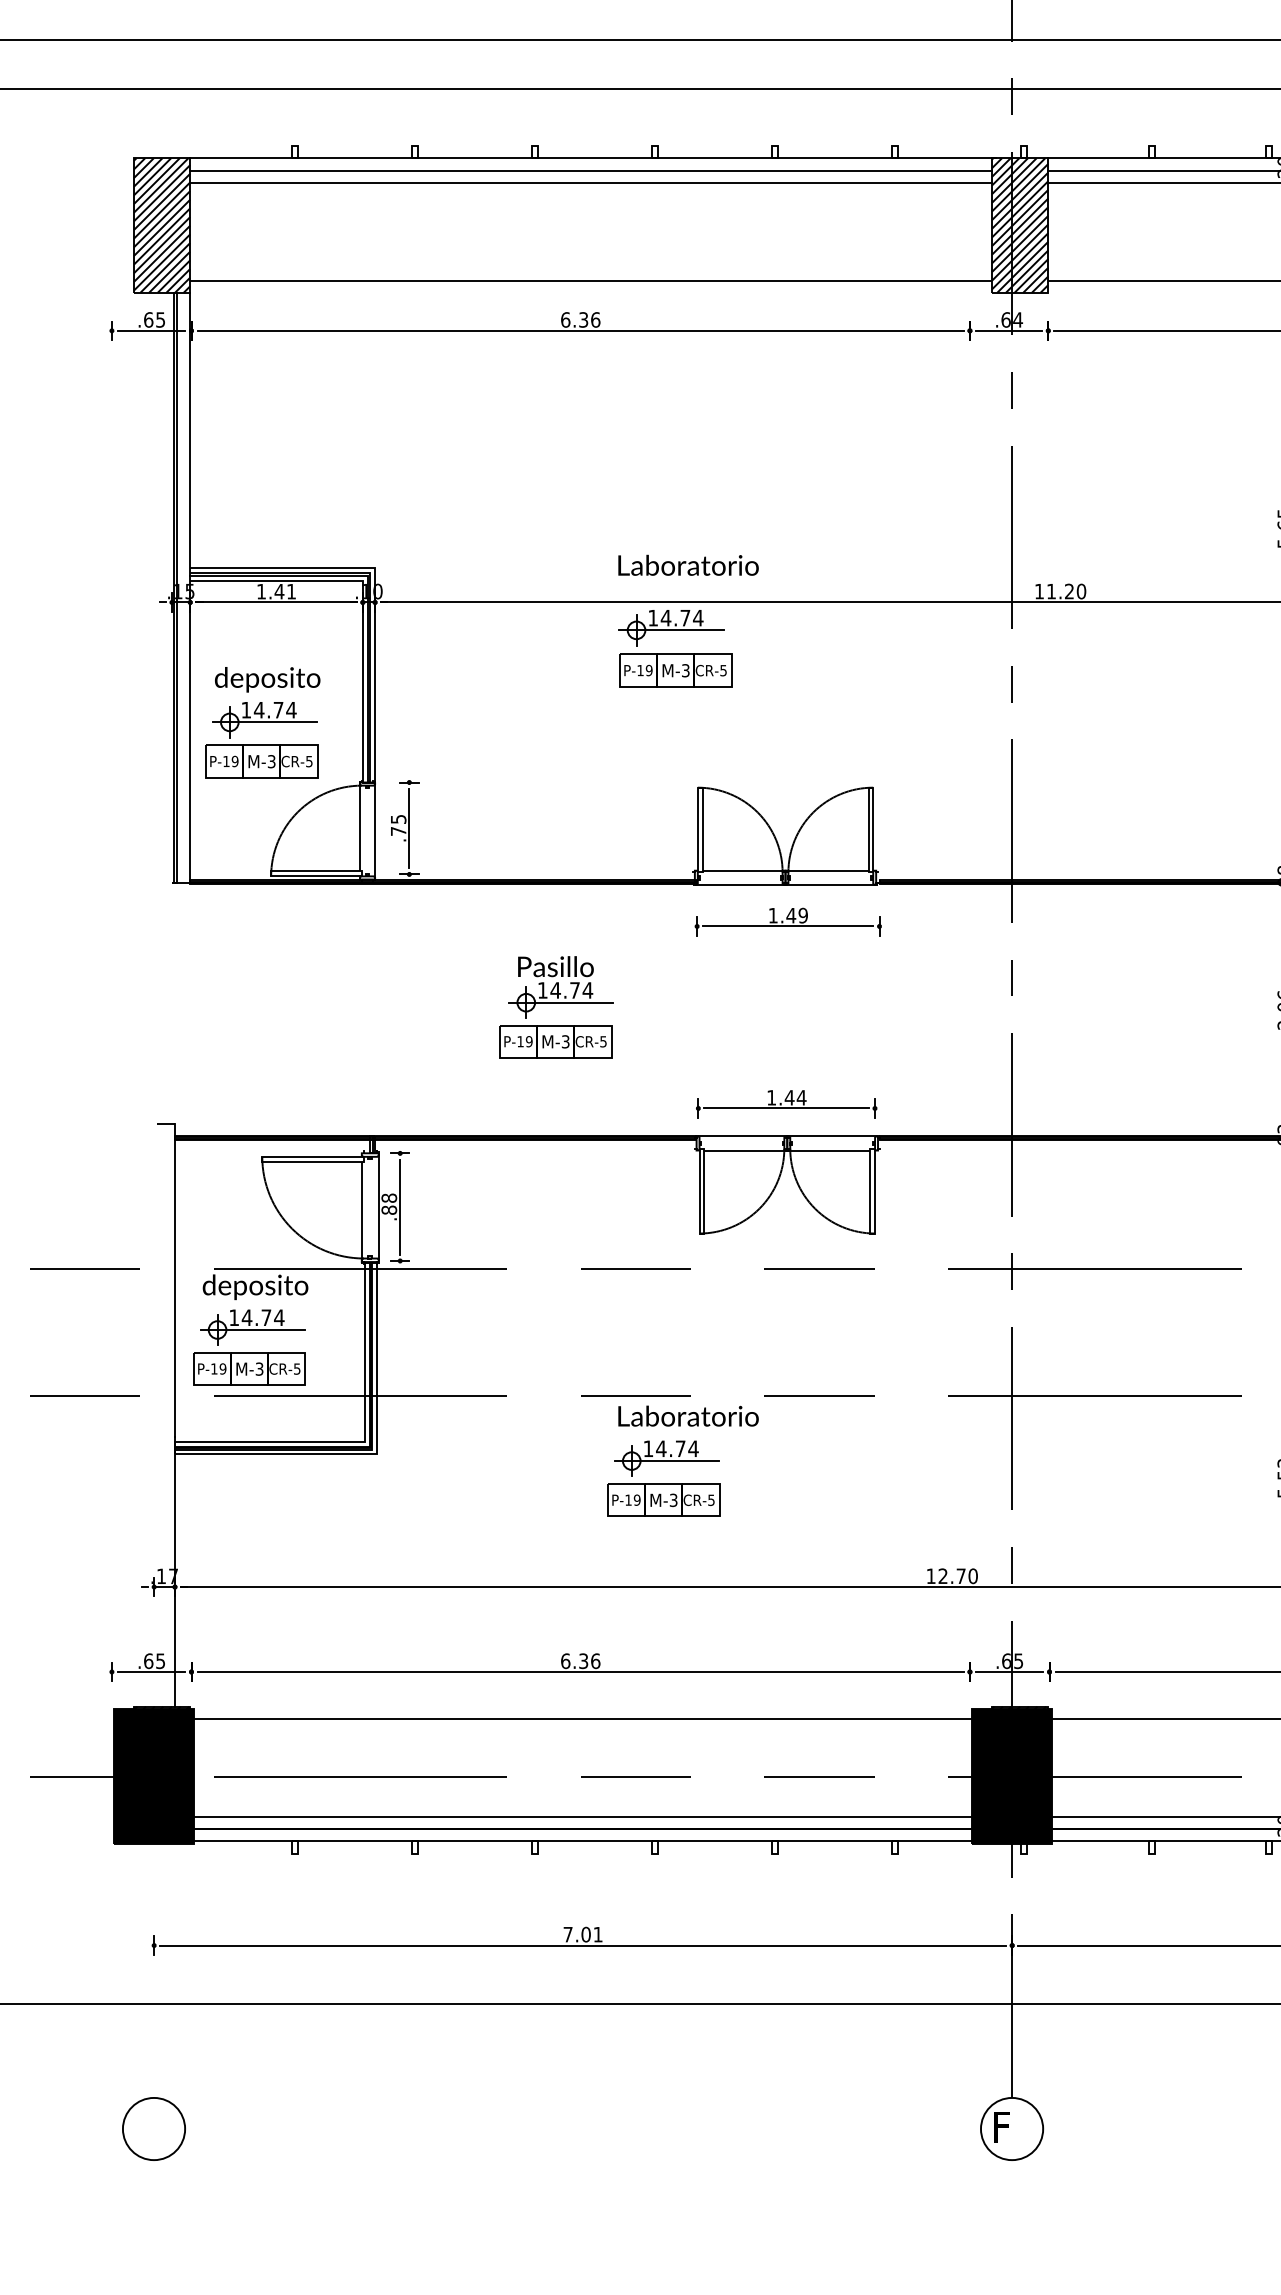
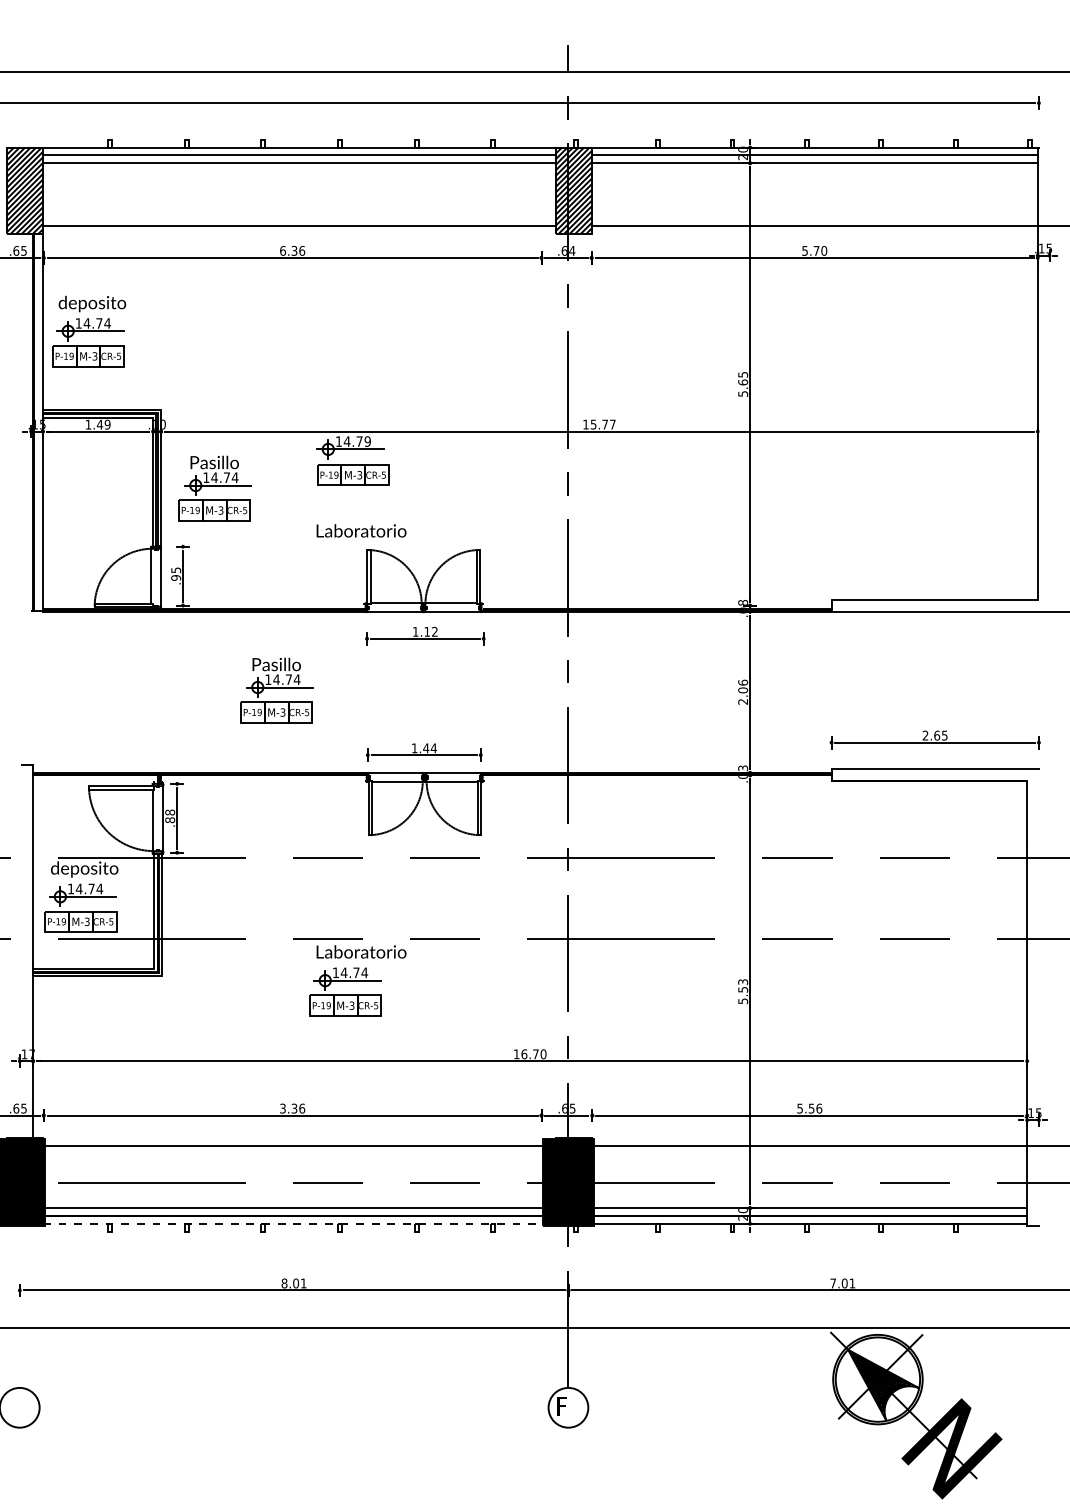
text: (688, 564) -> (361, 530), moved
text: (291, 591) -> (107, 424), 1.41 -> 1.49
text: (1065, 591) -> (602, 424), 11.20 -> 15.77
text: (697, 617) -> (367, 441), 14.74 -> 14.79
part: (458, 691) -> (214, 488), added
part: (263, 722) -> (89, 331), moved
text: (399, 830) -> (176, 577), .75 -> .95
text: (796, 915) -> (430, 631), 1.49 -> 1.12
text: (943, 1576) -> (524, 1054), 12.70 -> 16.70
text: (564, 1661) -> (282, 1108), 6.36 -> 3.36
line: (593, 1840) -> (300, 1223), solid -> dashed
text: (568, 1934) -> (284, 1283), 7.01 -> 8.01

